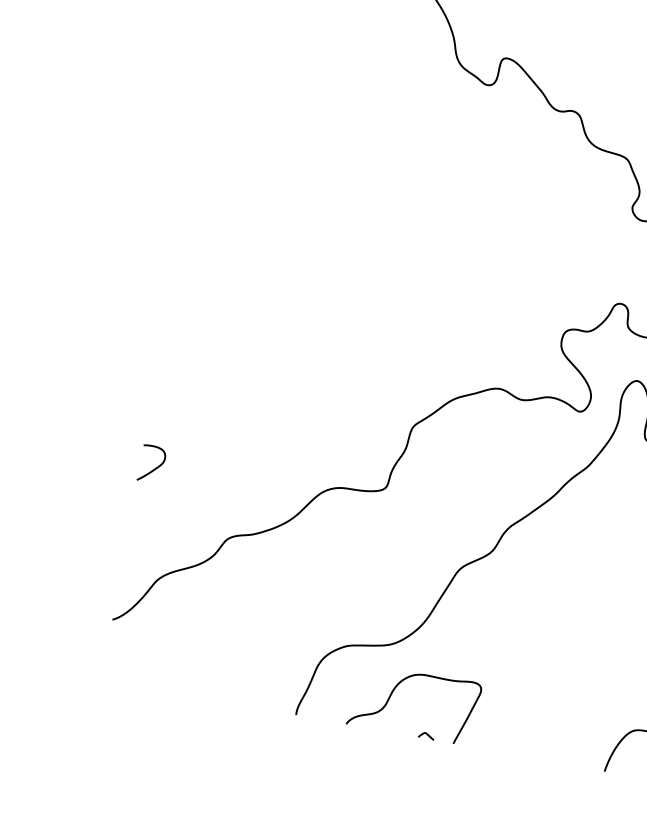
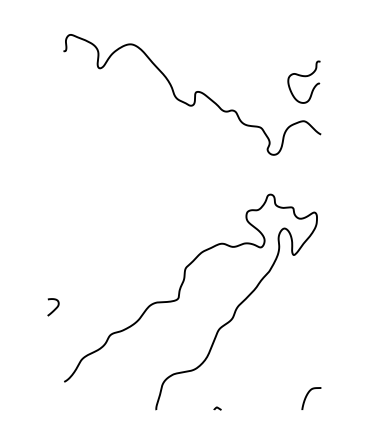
curve: (154, 466) -> (54, 308), moved
curve: (397, 688) -> (200, 389), removed

